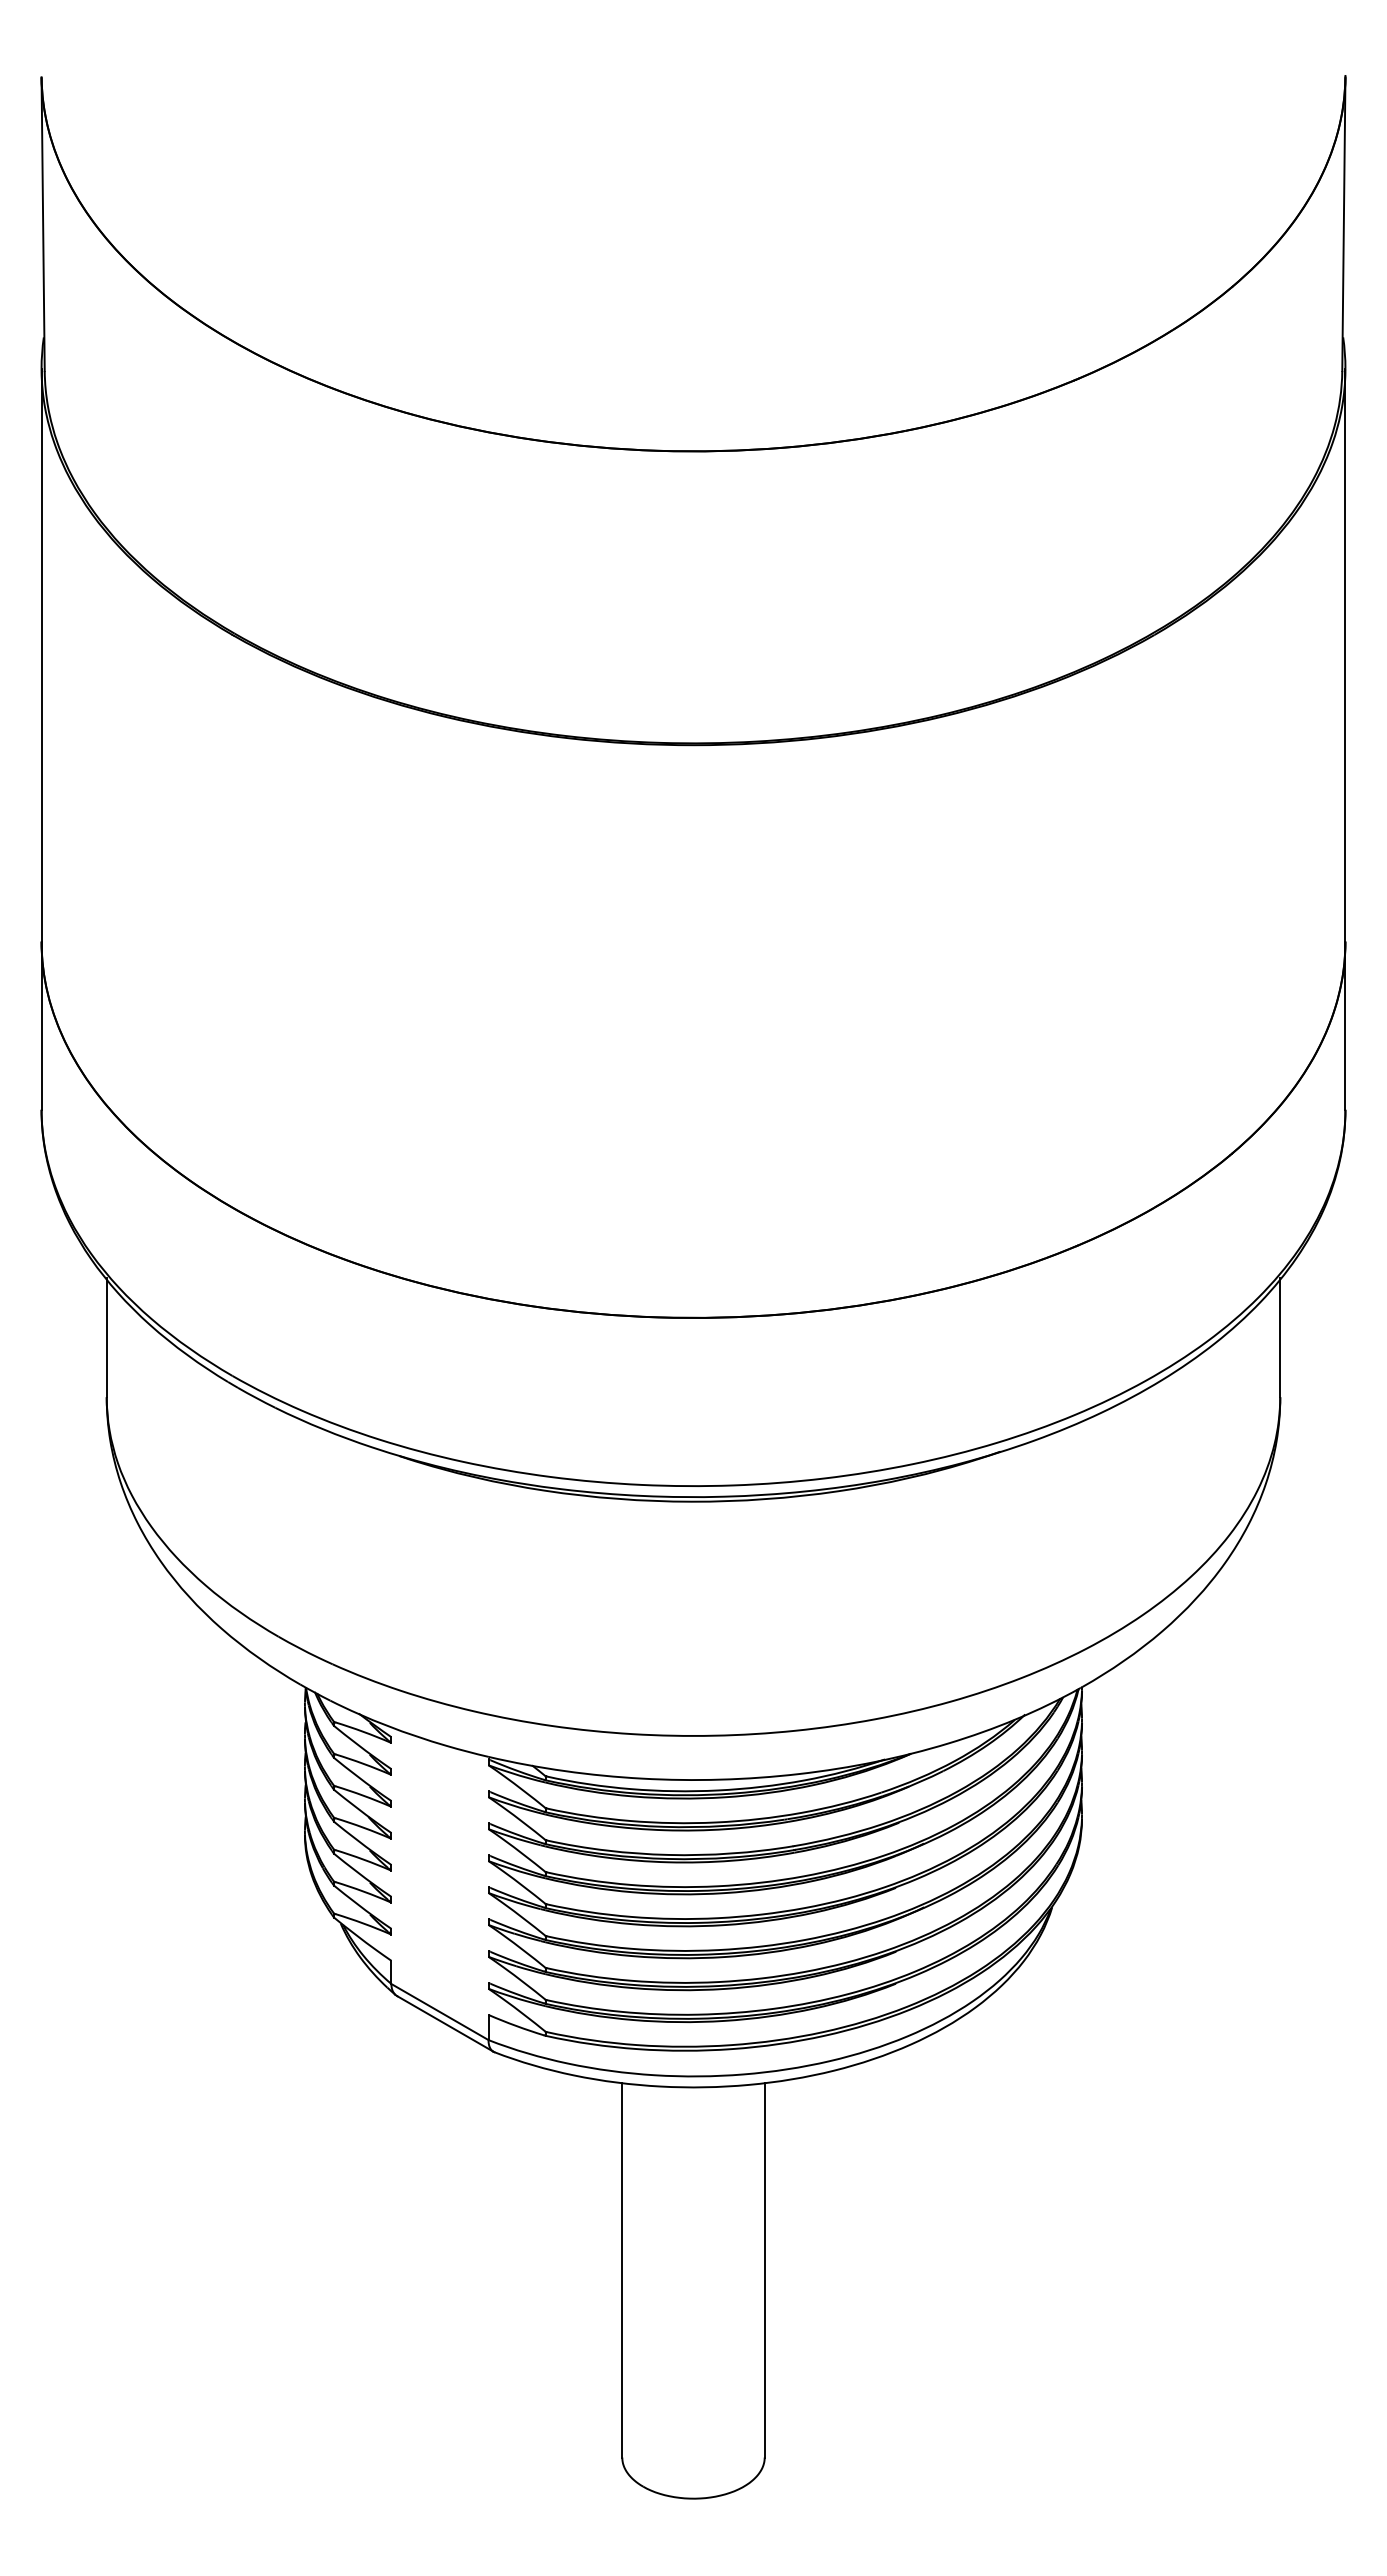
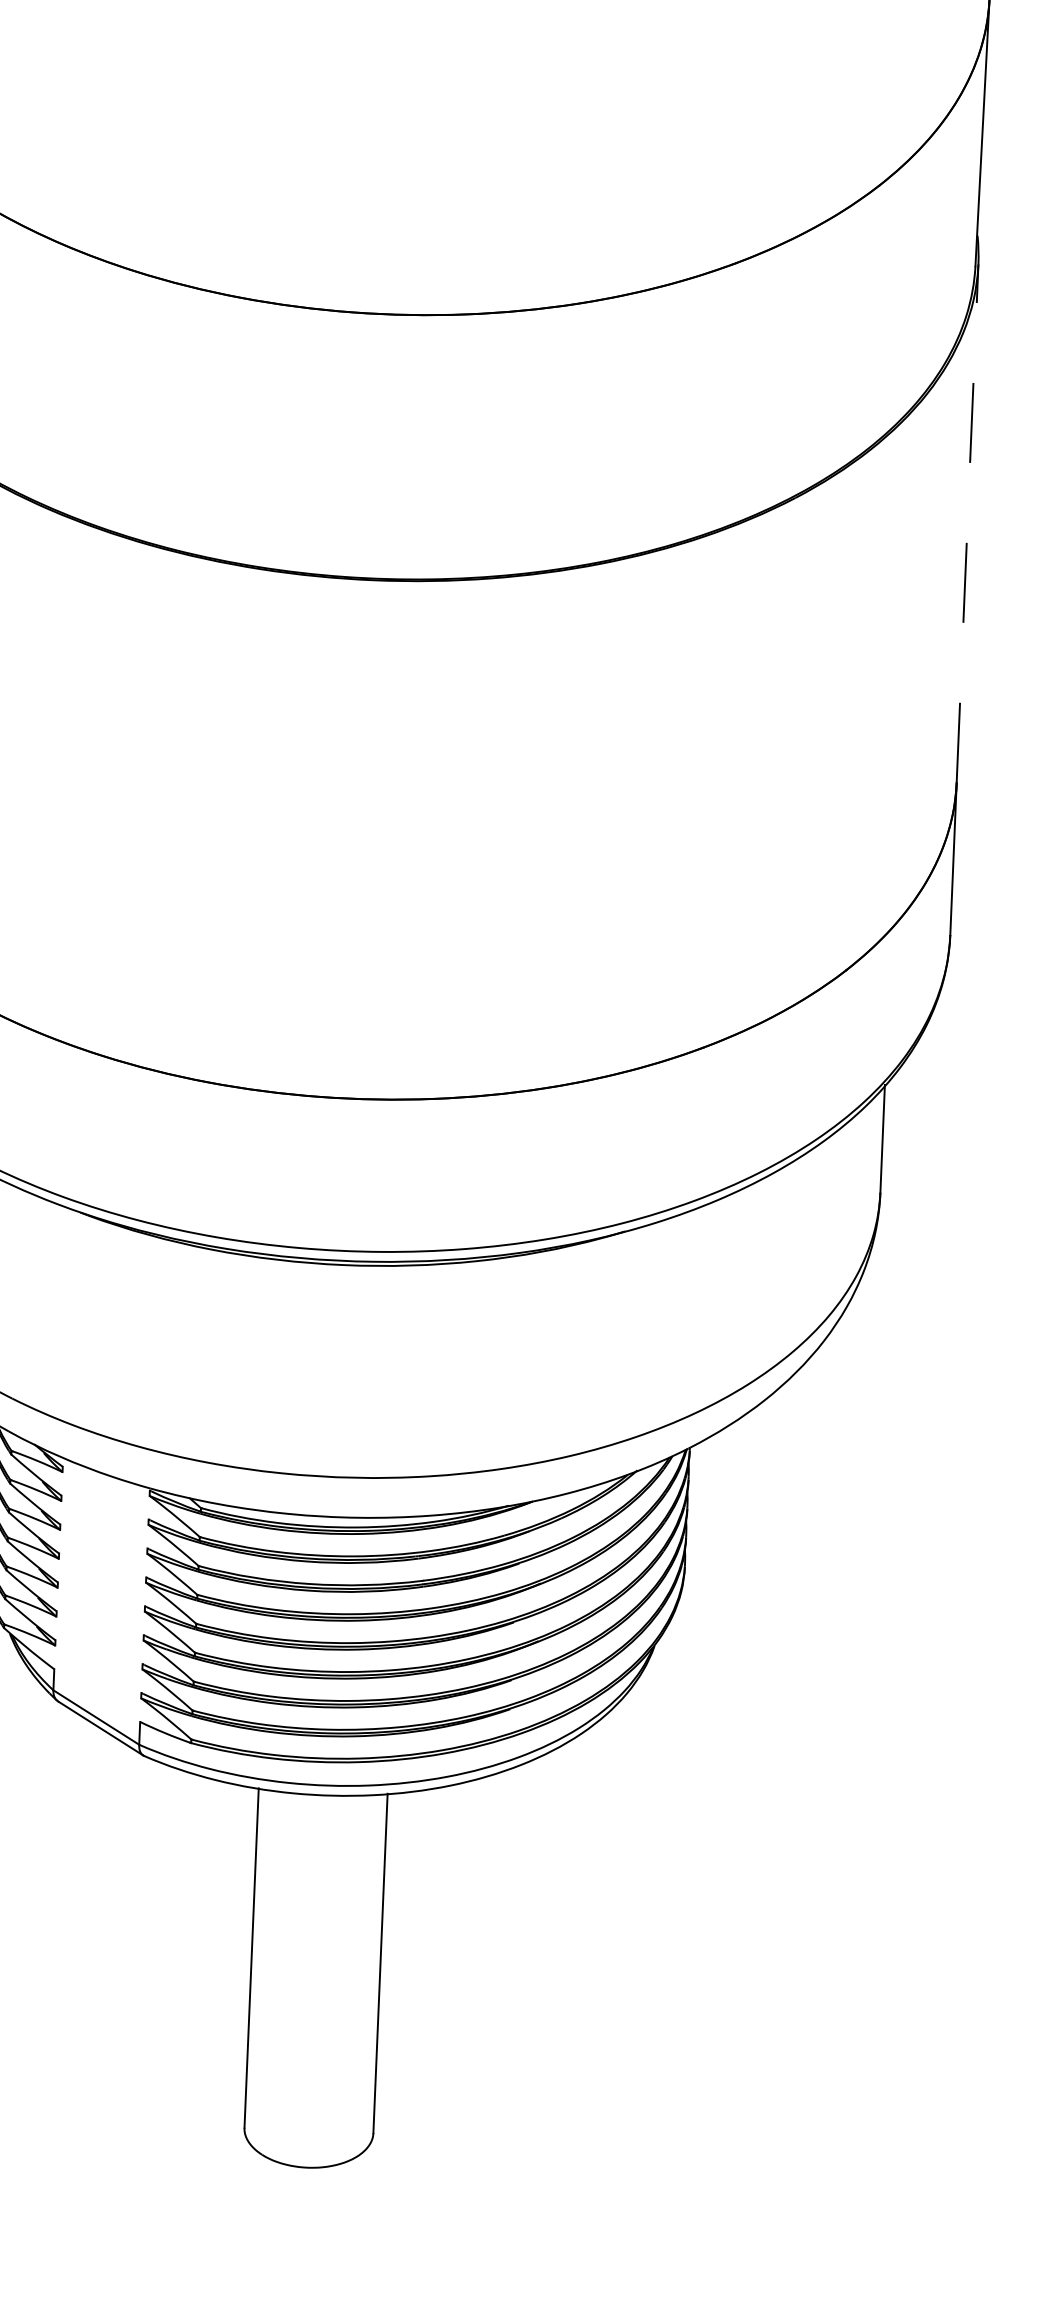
line: (1345, 654) -> (967, 522), solid -> dashed

